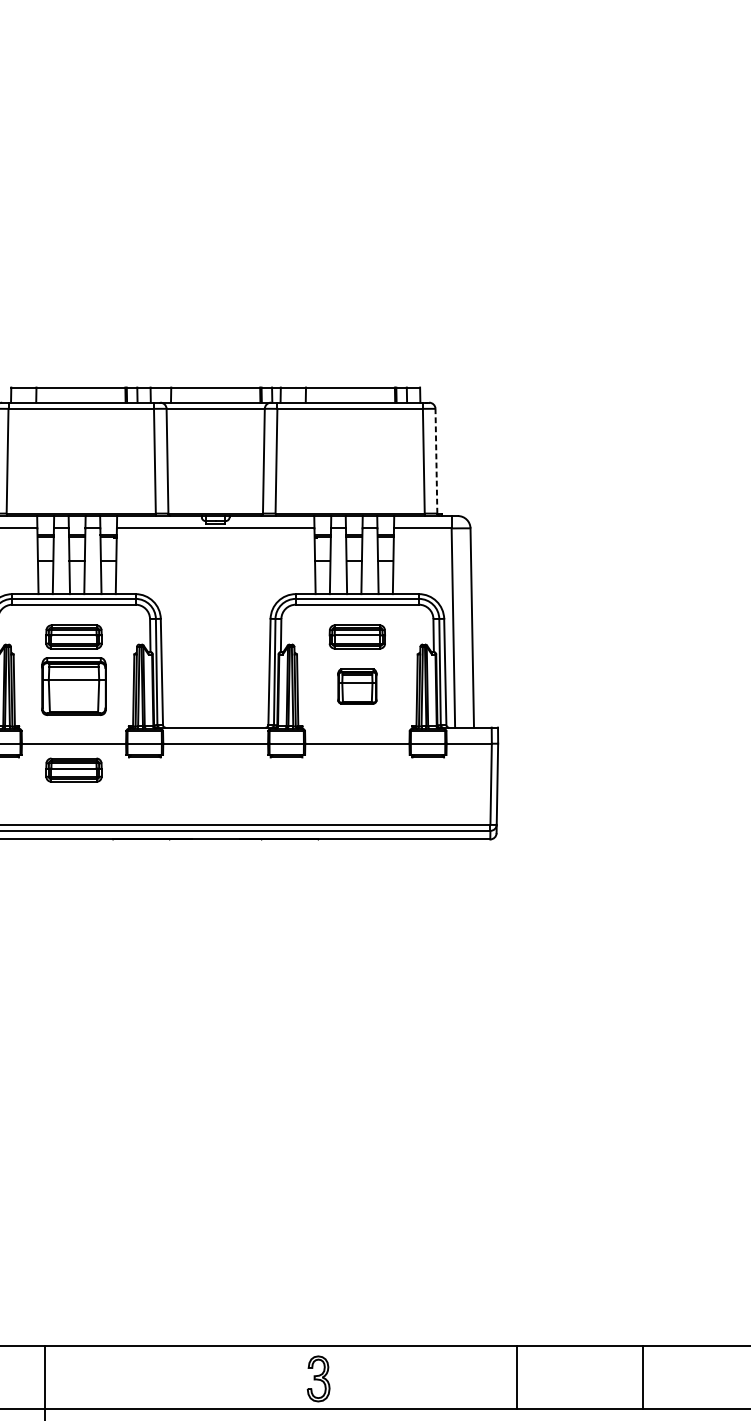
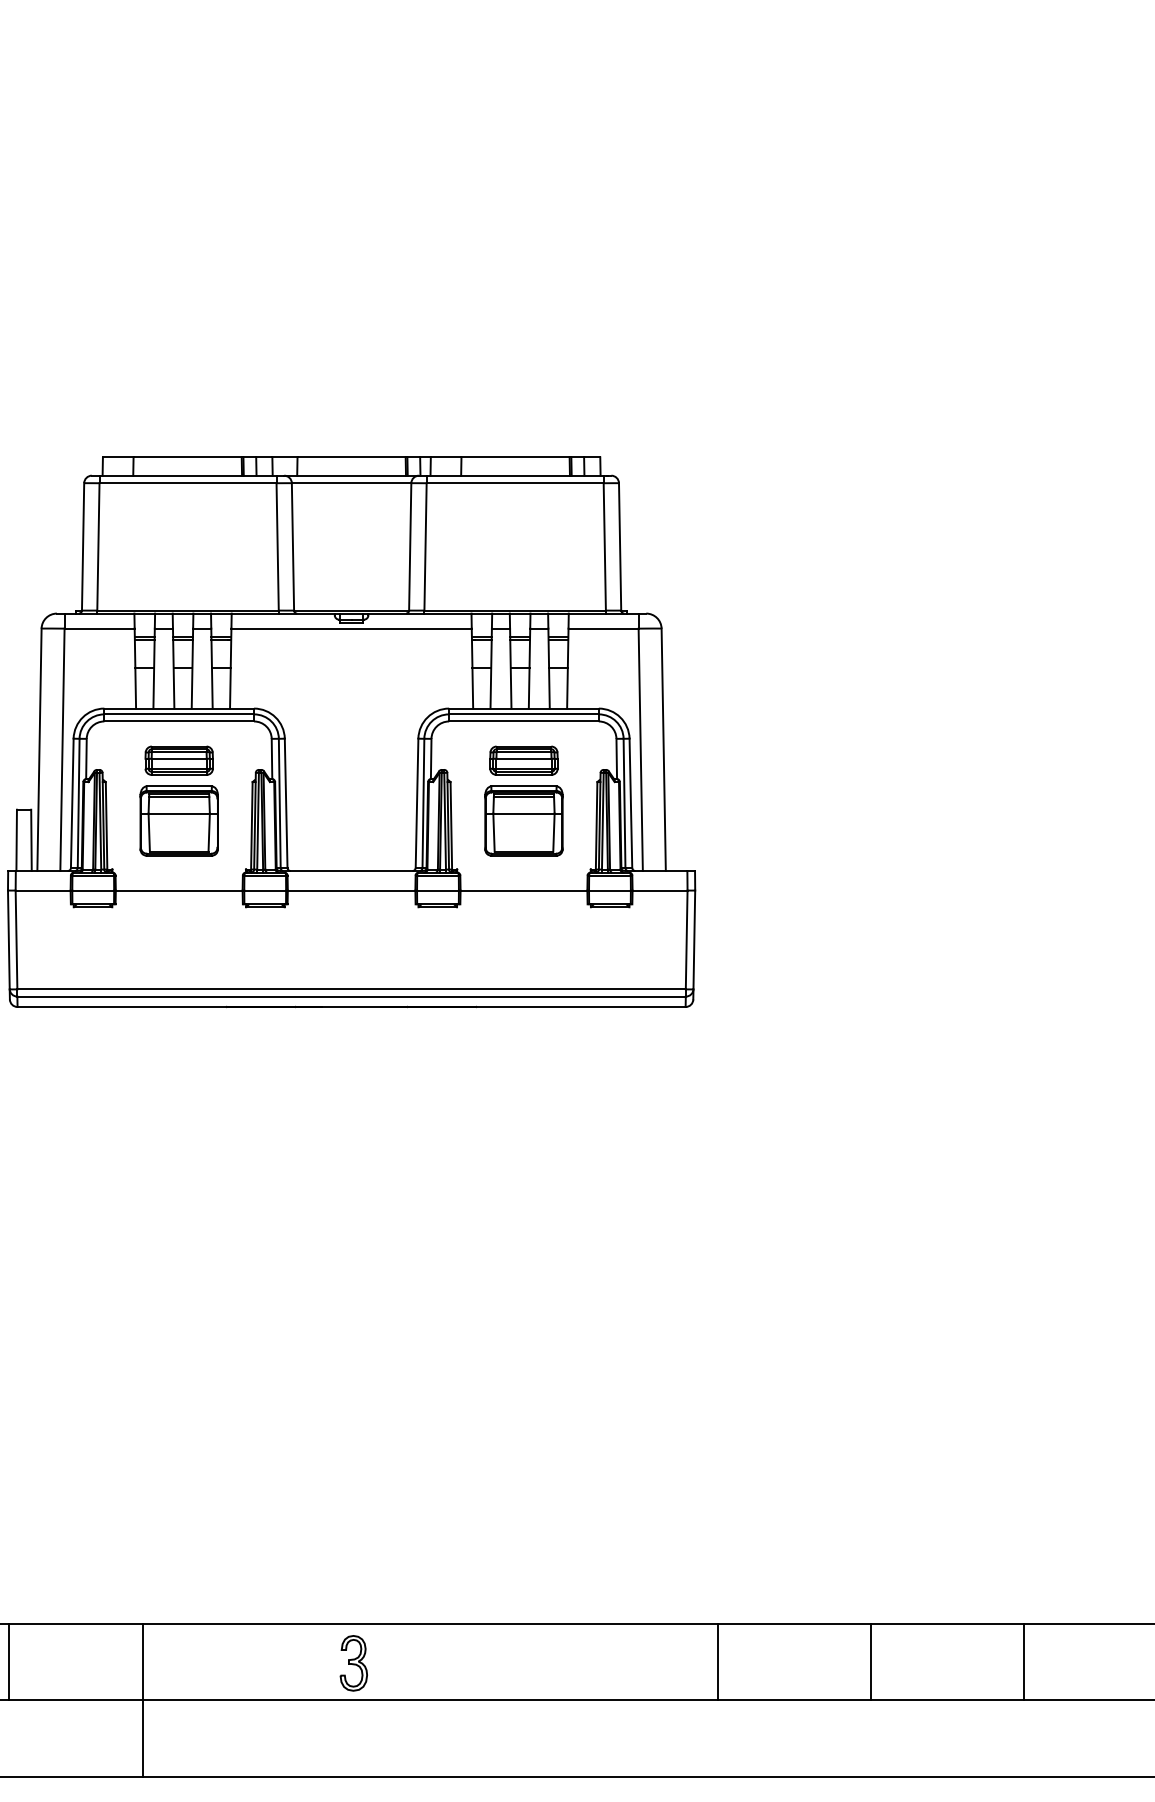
line: (436, 460) -> (620, 546), dashed -> solid
part: (357, 686) -> (523, 820), size x1.67
part: (73, 769) -> (178, 922), removed
part: (318, 1379) -> (353, 1663), moved

